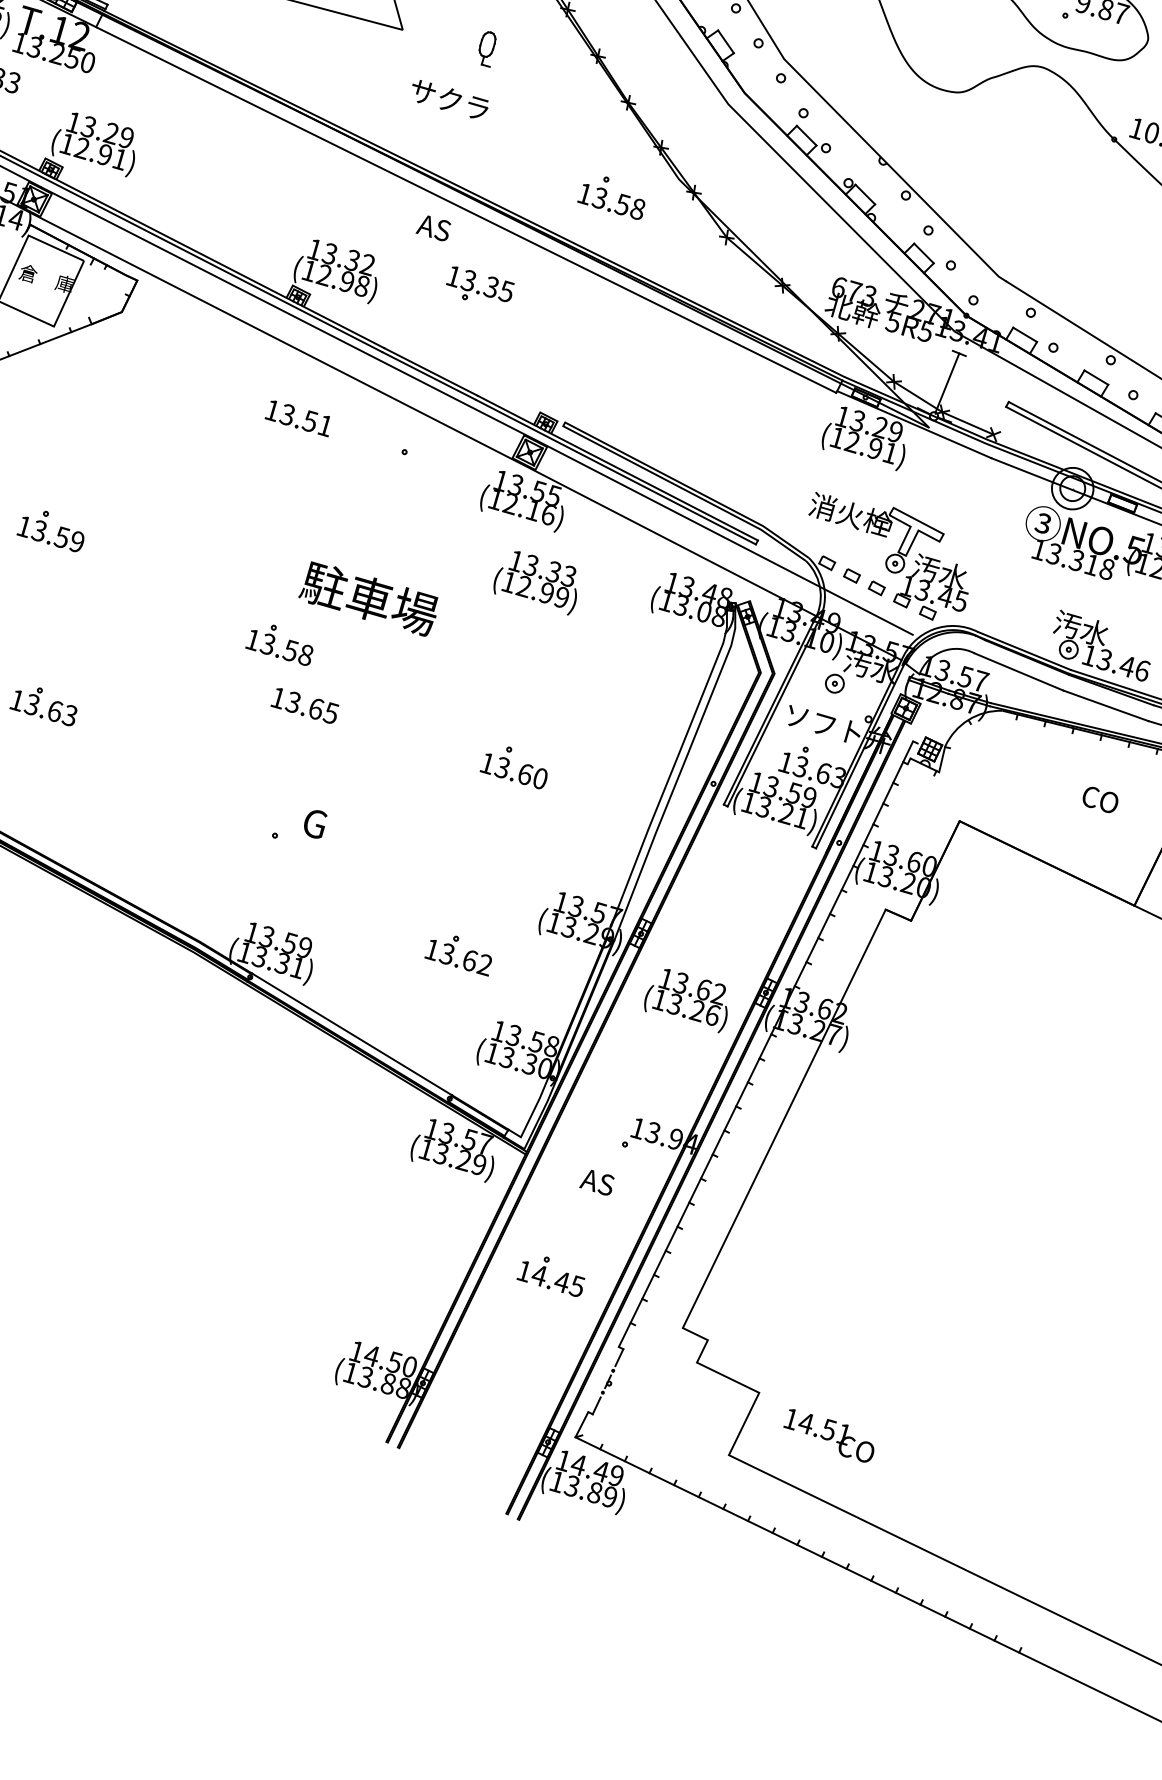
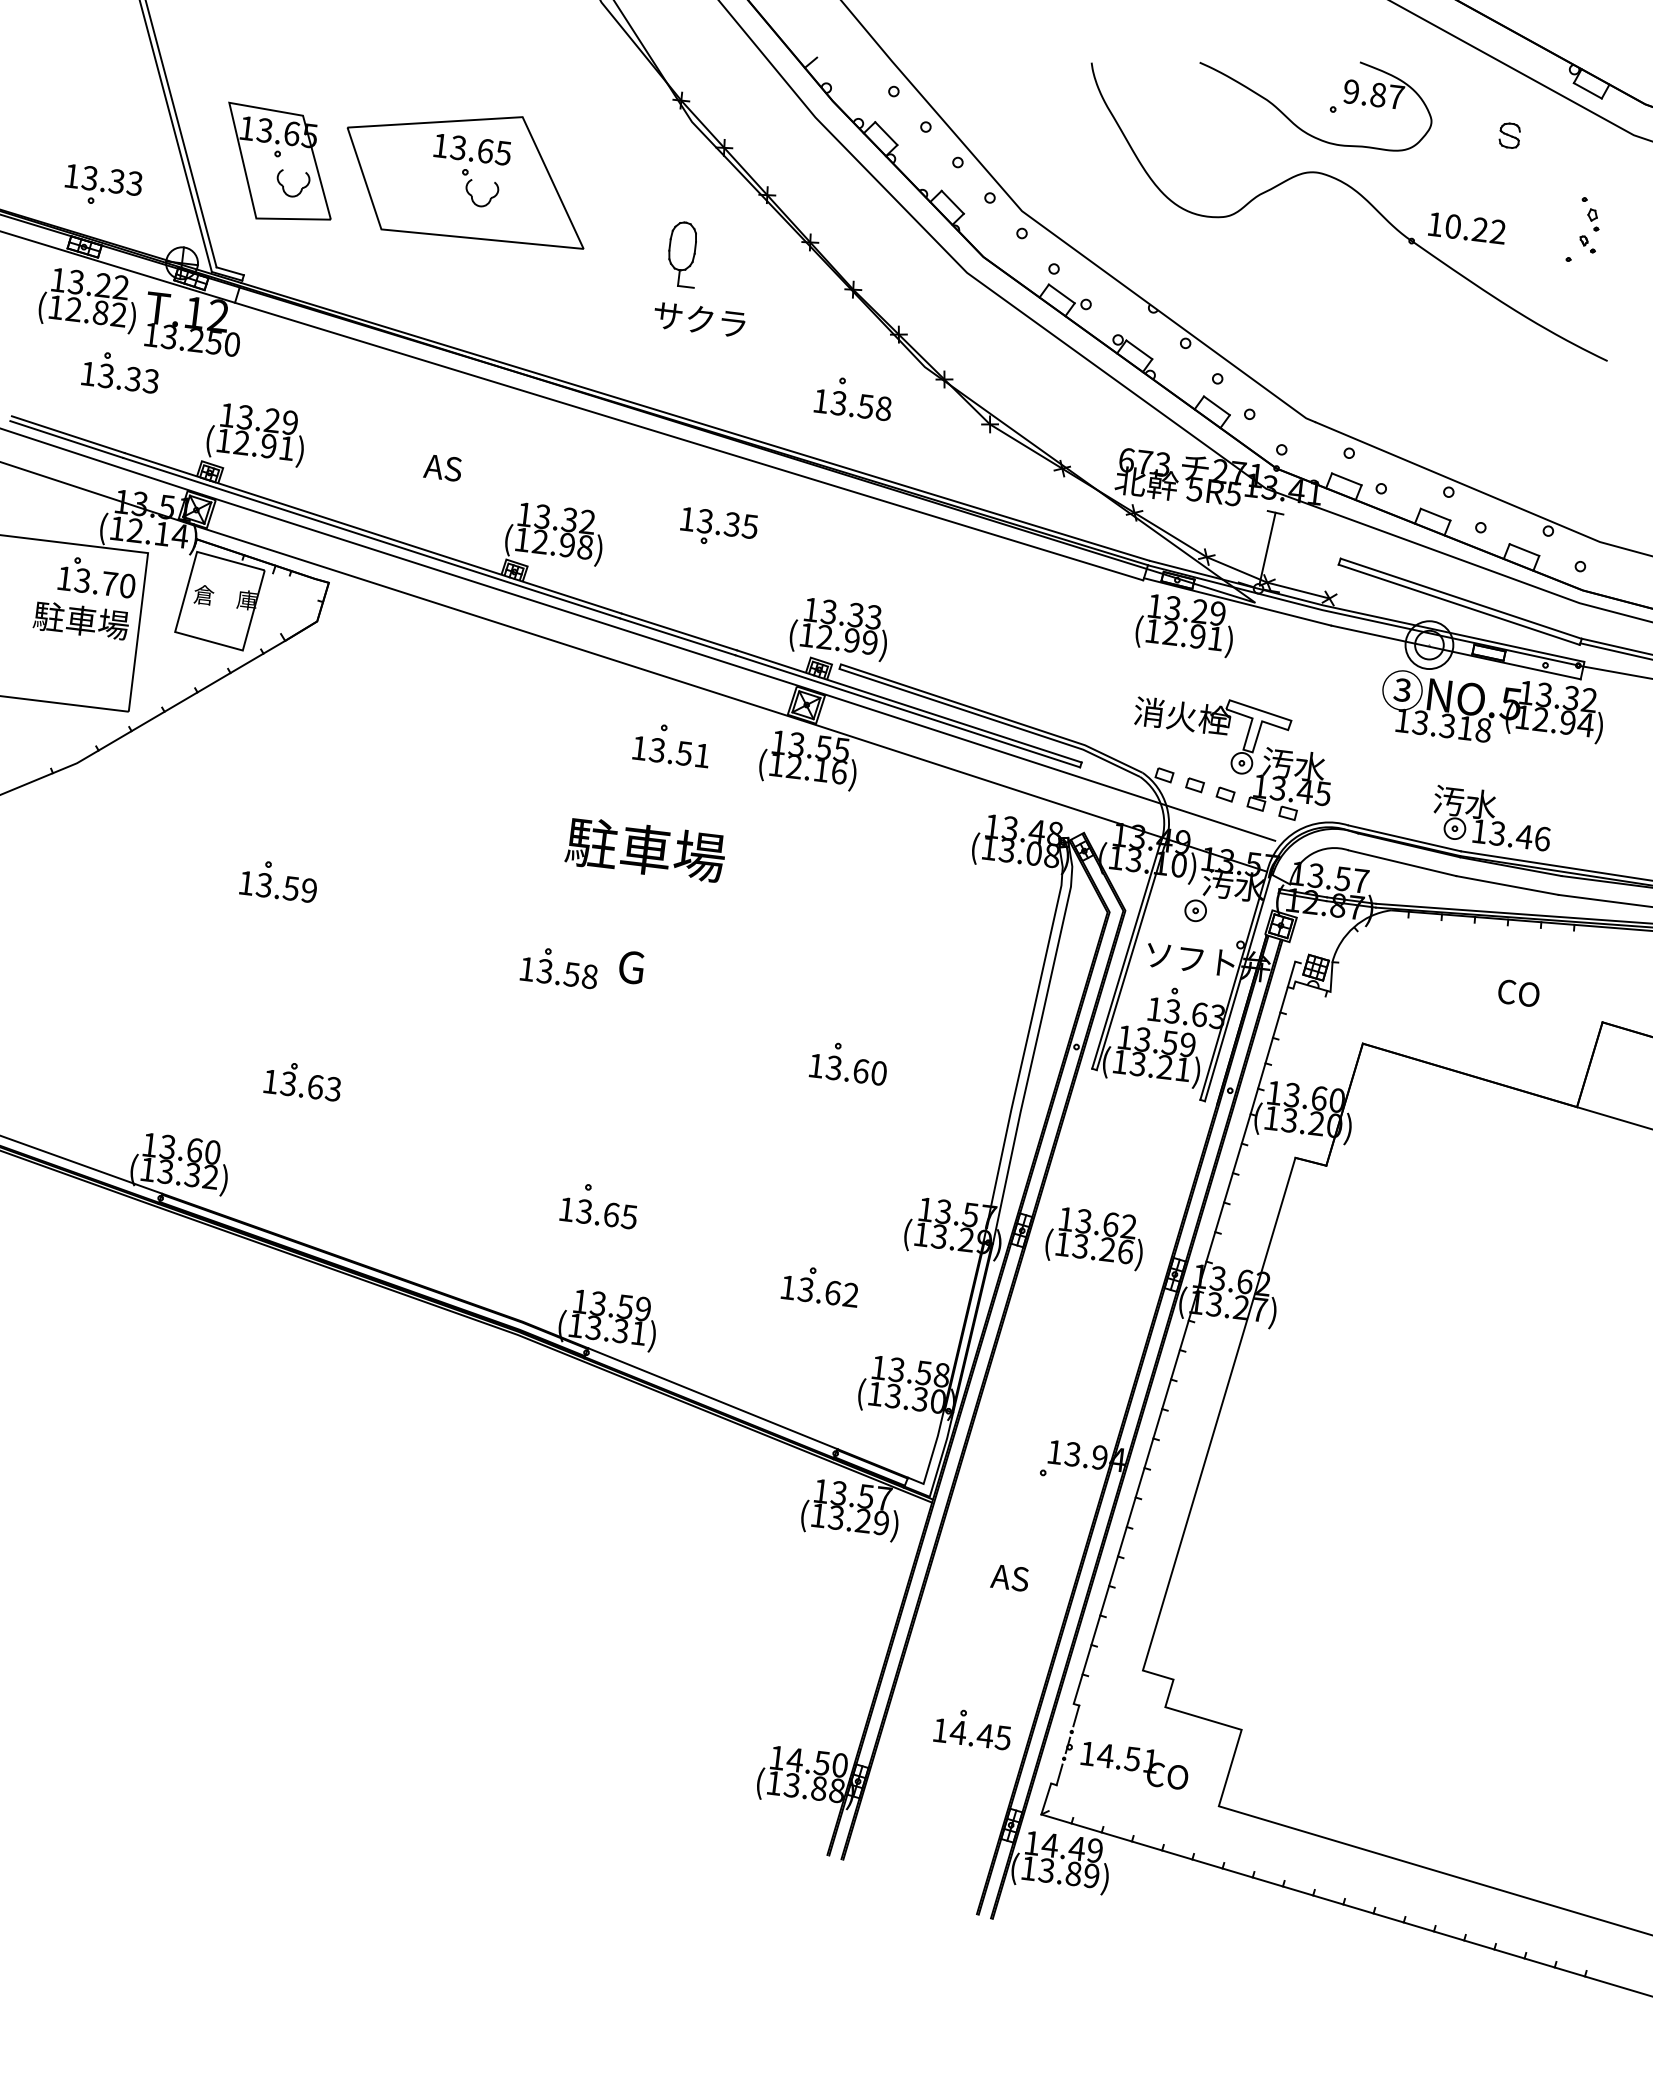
part: (486, 48) -> (682, 254), size x1.67
text: (449, 99) -> (699, 319), moved
text: (433, 228) -> (442, 468), moved
text: (298, 418) -> (670, 752), moved
text: (536, 581) -> (837, 629), moved
text: (368, 599) -> (644, 850), moved
text: (304, 705) -> (597, 1213), moved
text: (314, 823) -> (631, 967), moved
text: (686, 1000) -> (1093, 1239), moved
text: (597, 1182) -> (1009, 1578), moved
part: (545, 1271) -> (964, 1726), moved
text: (829, 1435) -> (1134, 1765), moved

